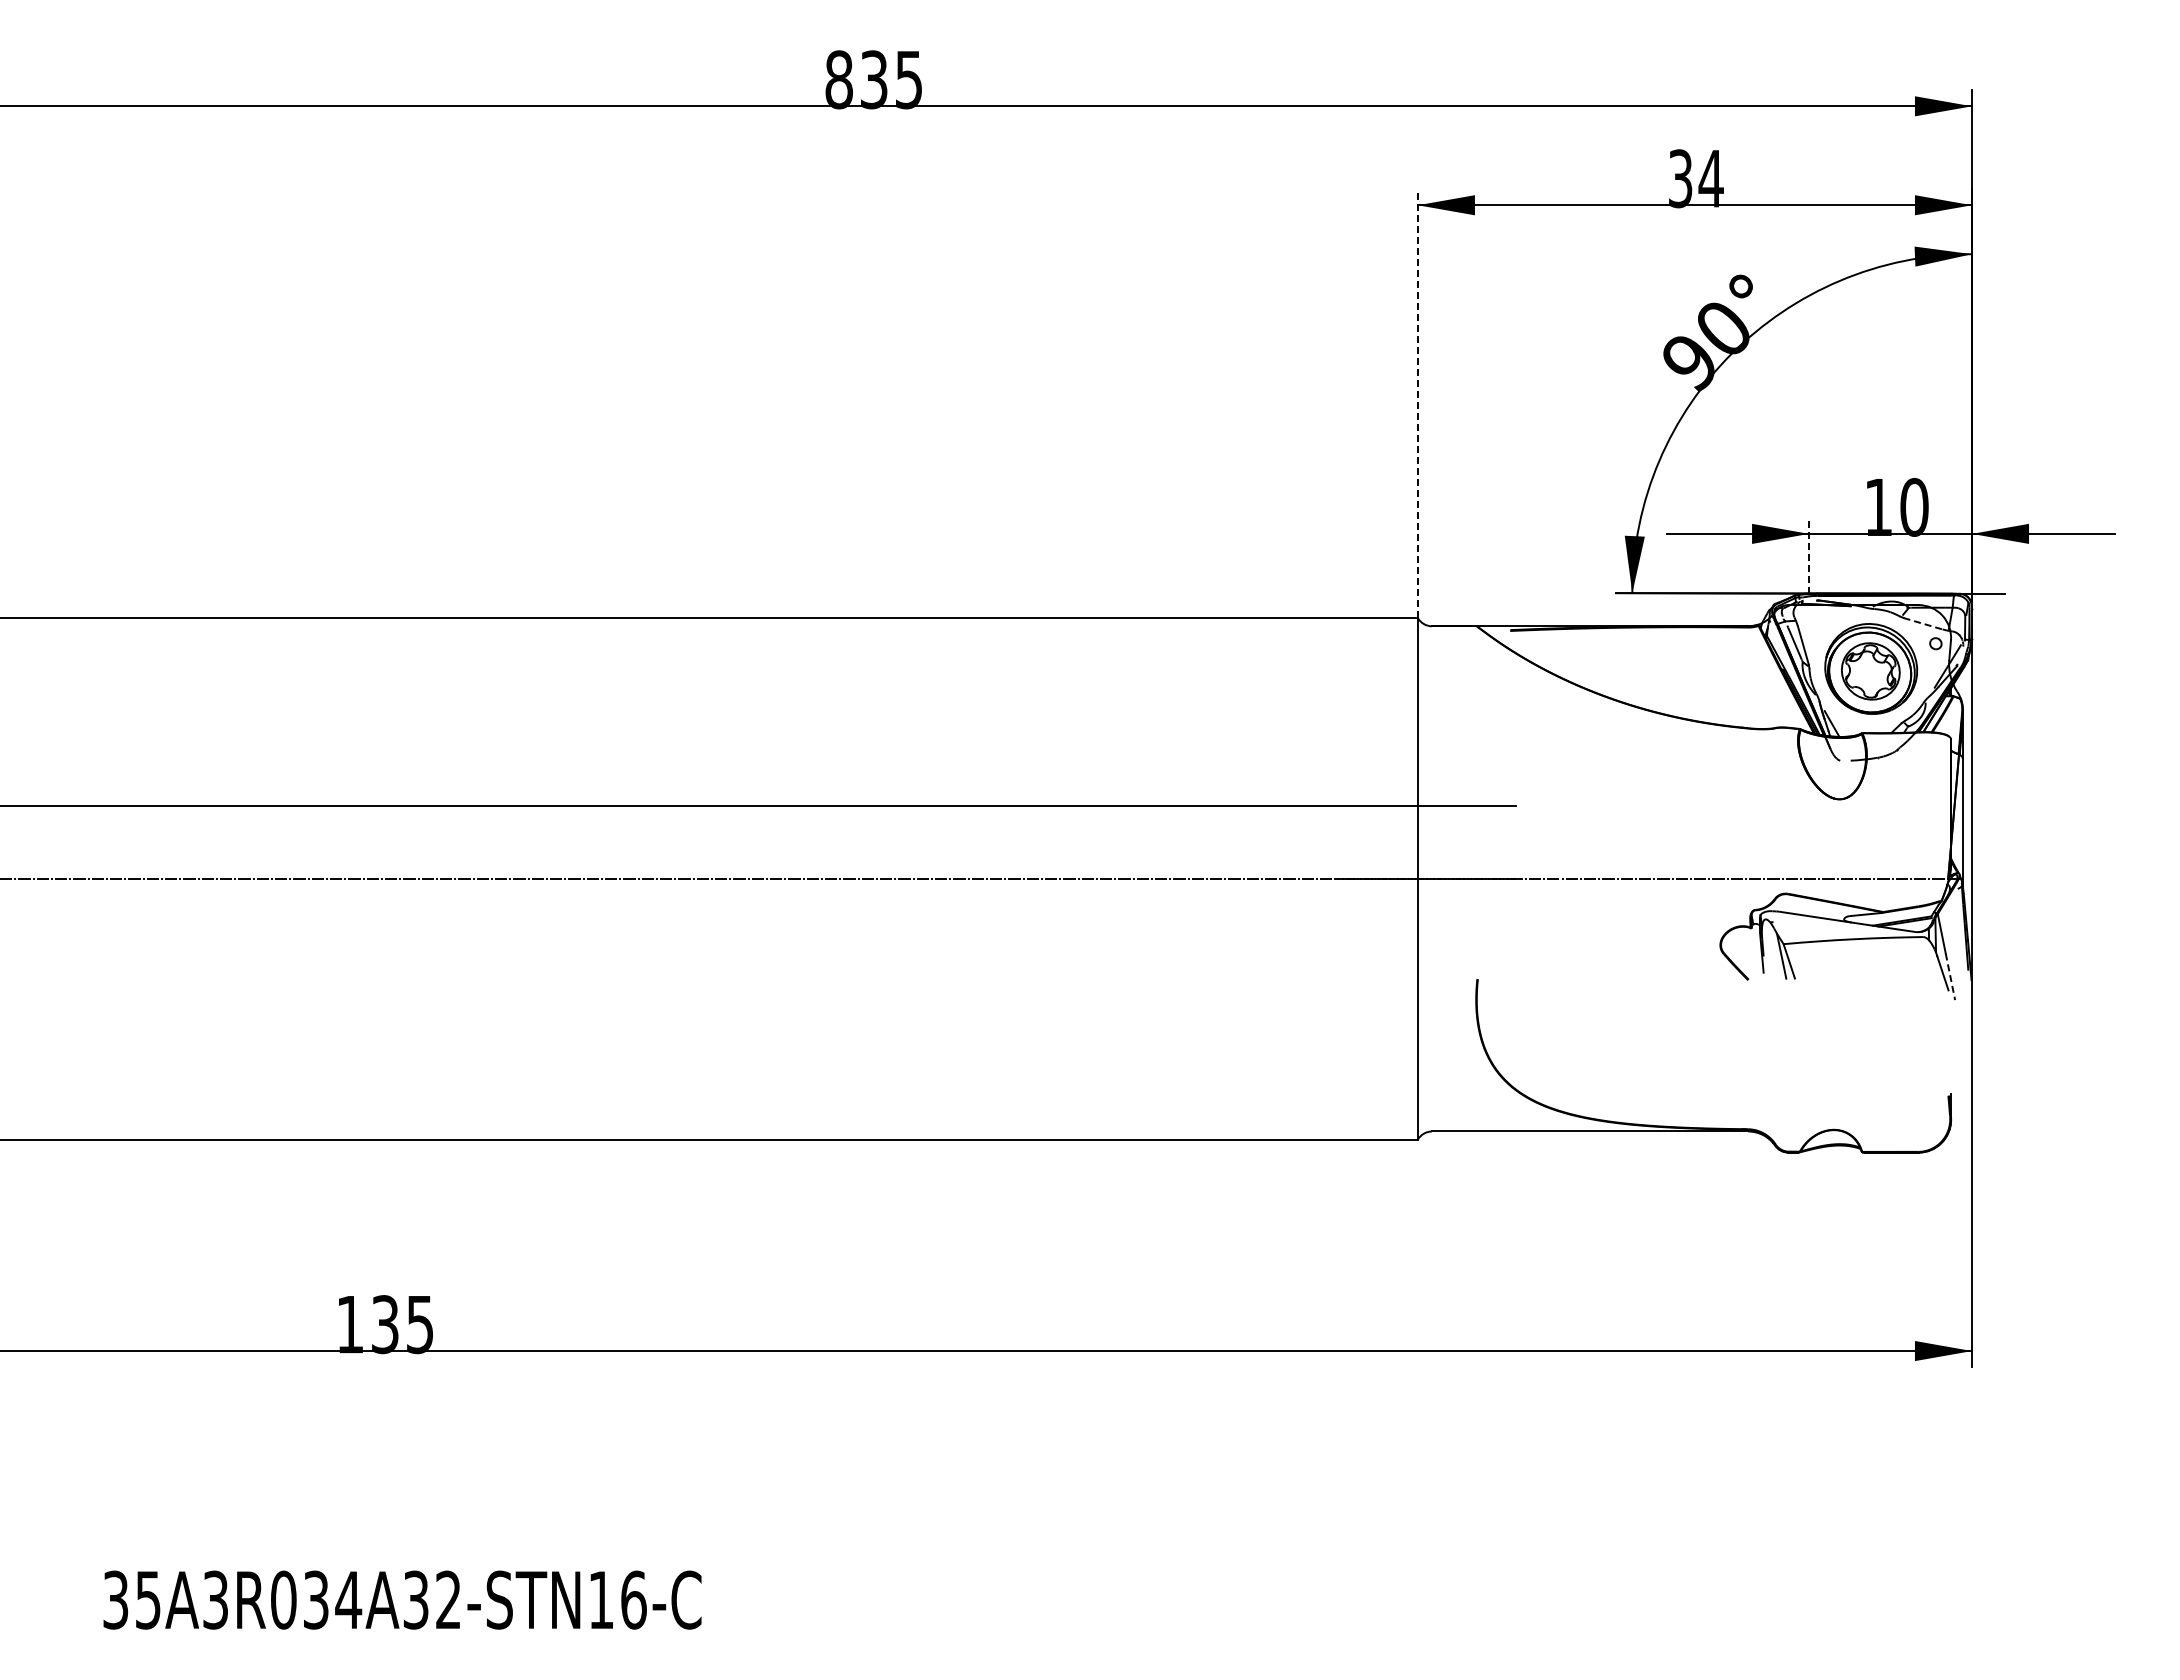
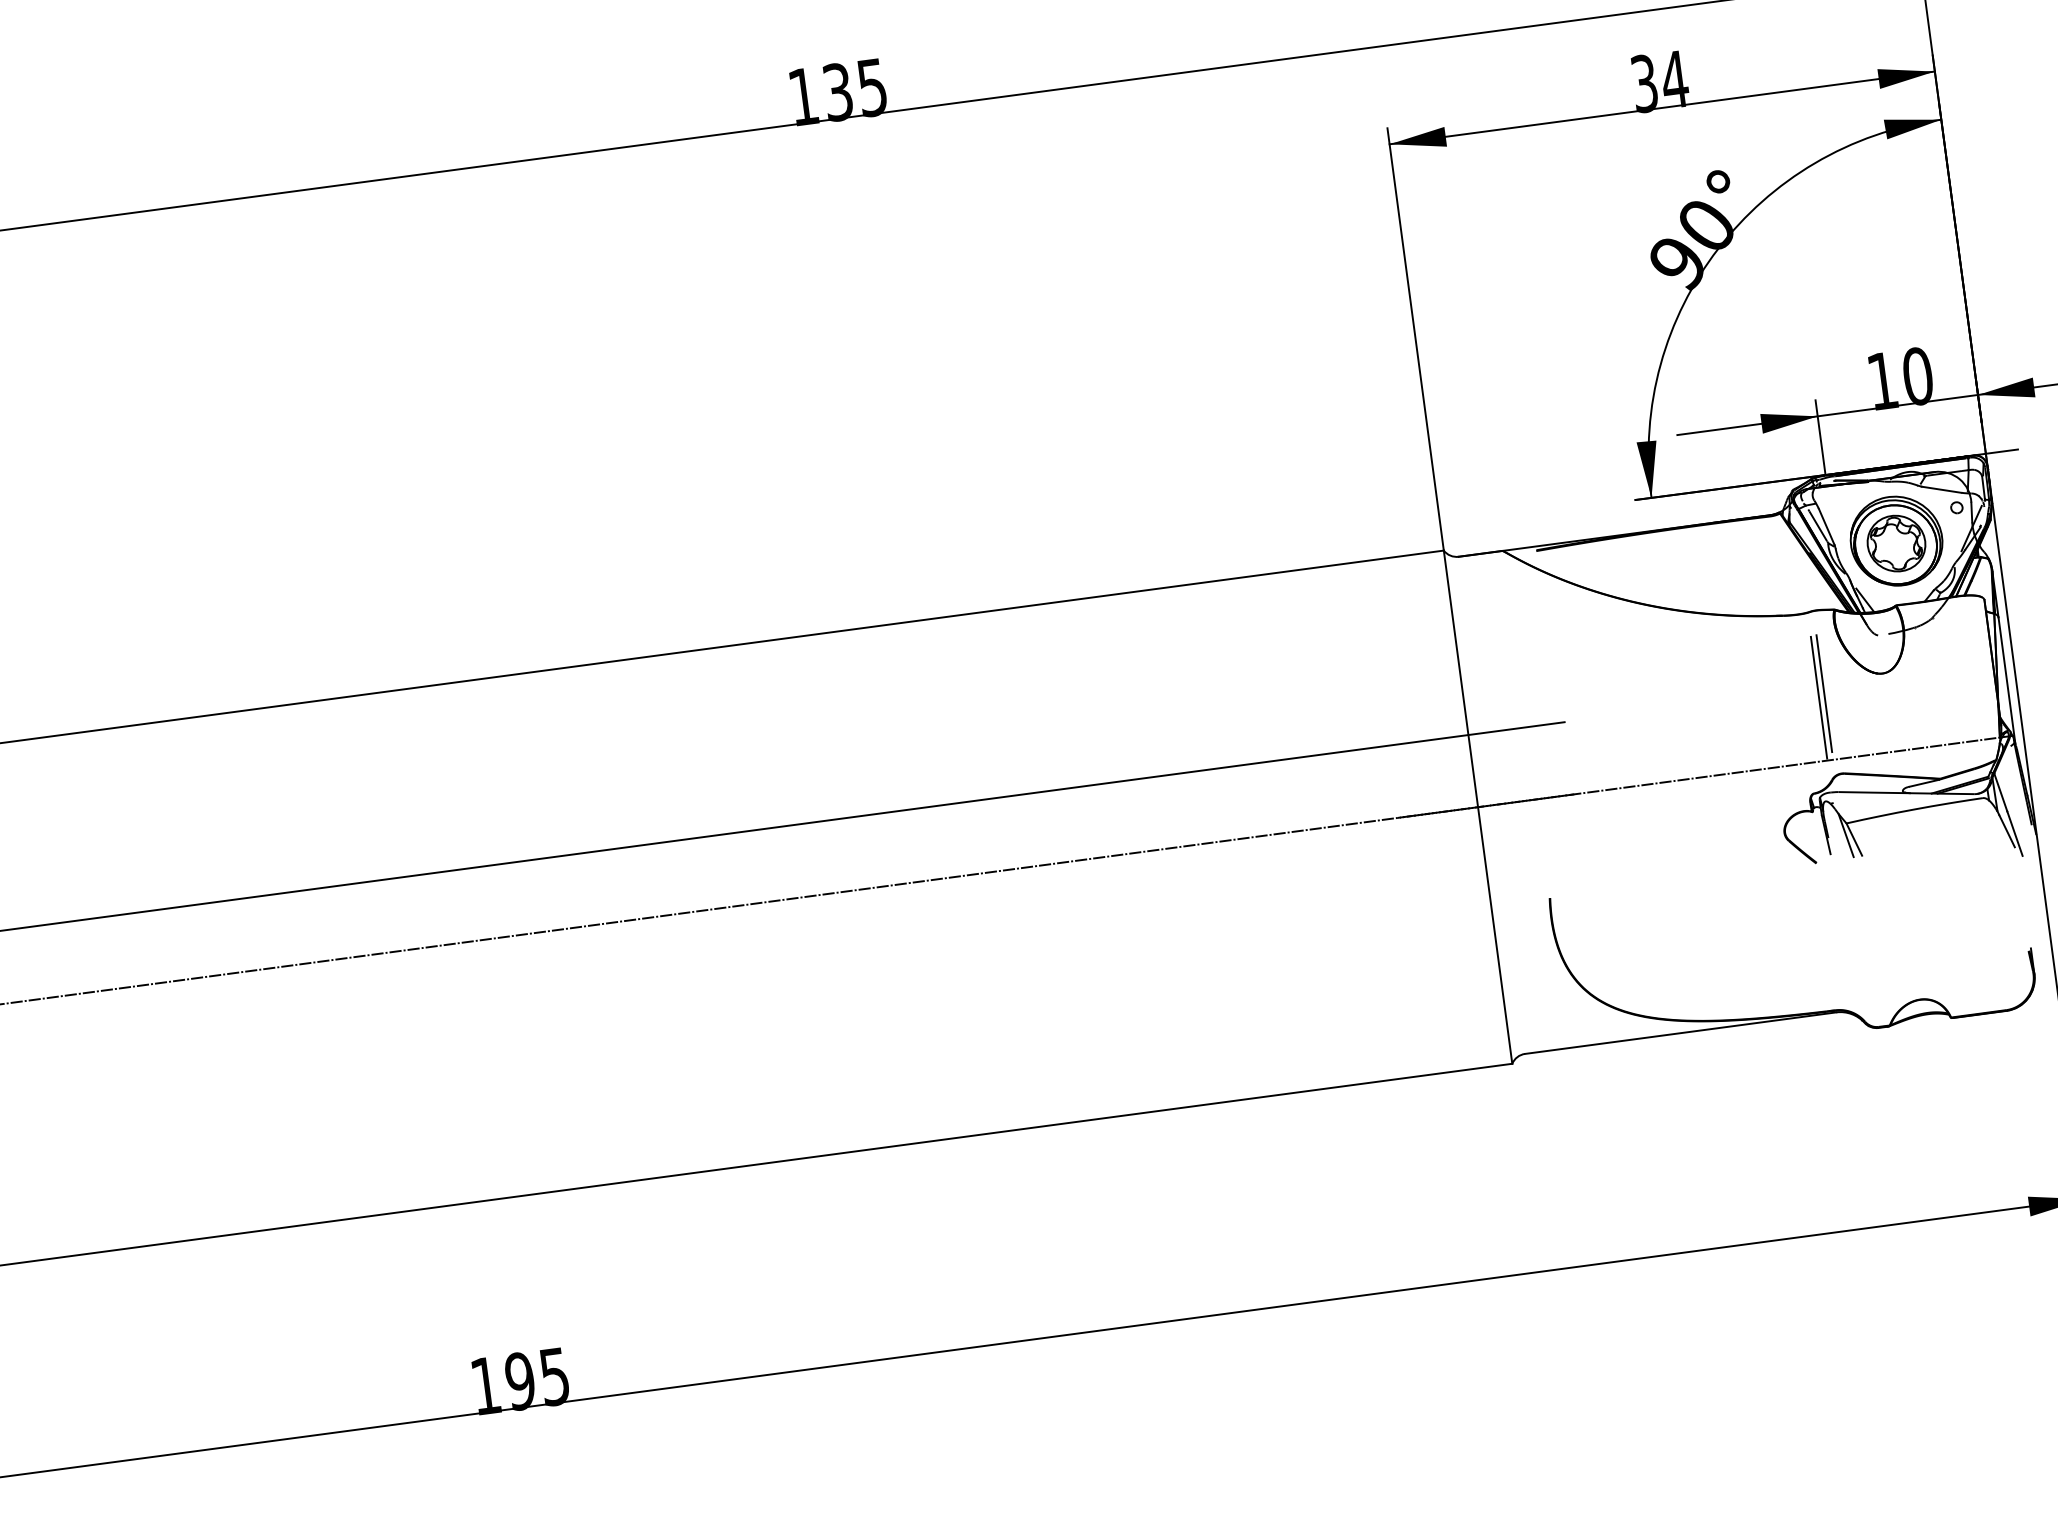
text: (838, 79) -> (802, 96), 835 -> 135
line: (1417, 403) -> (1415, 339), dashed -> solid
line: (1809, 555) -> (1820, 437), dashed -> solid
line: (1923, 623) -> (1942, 489), dashed -> solid
line: (1778, 811) -> (1824, 693), added
line: (1772, 814) -> (1818, 697), added
line: (1950, 976) -> (2014, 833), dashed -> solid
text: (384, 1324) -> (519, 1381), 135 -> 195

